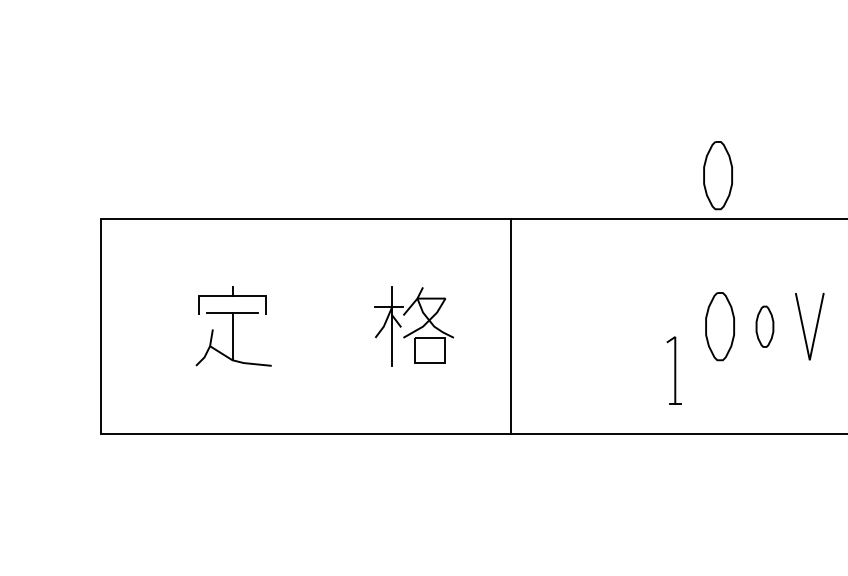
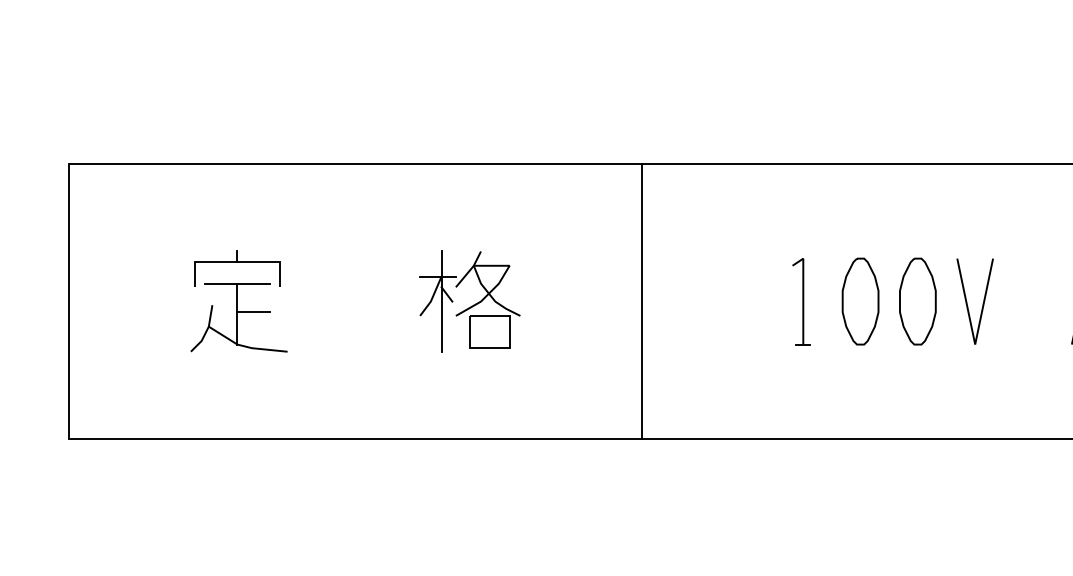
part: (717, 175) -> (857, 108), removed
line: (511, 326) -> (642, 301), moved
part: (764, 326) -> (917, 301), size x1.67
line: (244, 335) -> (252, 312), added
part: (673, 370) -> (801, 301), moved

